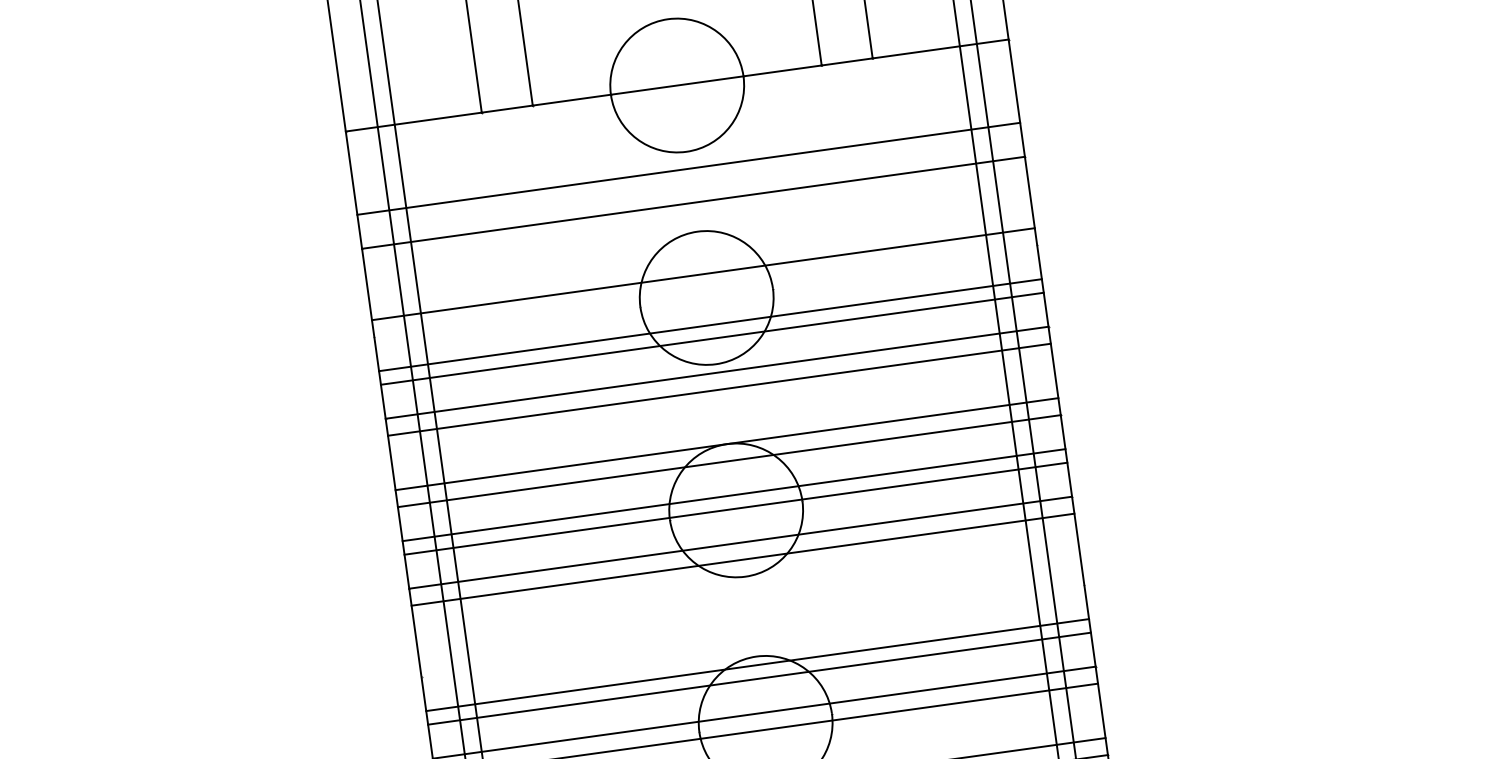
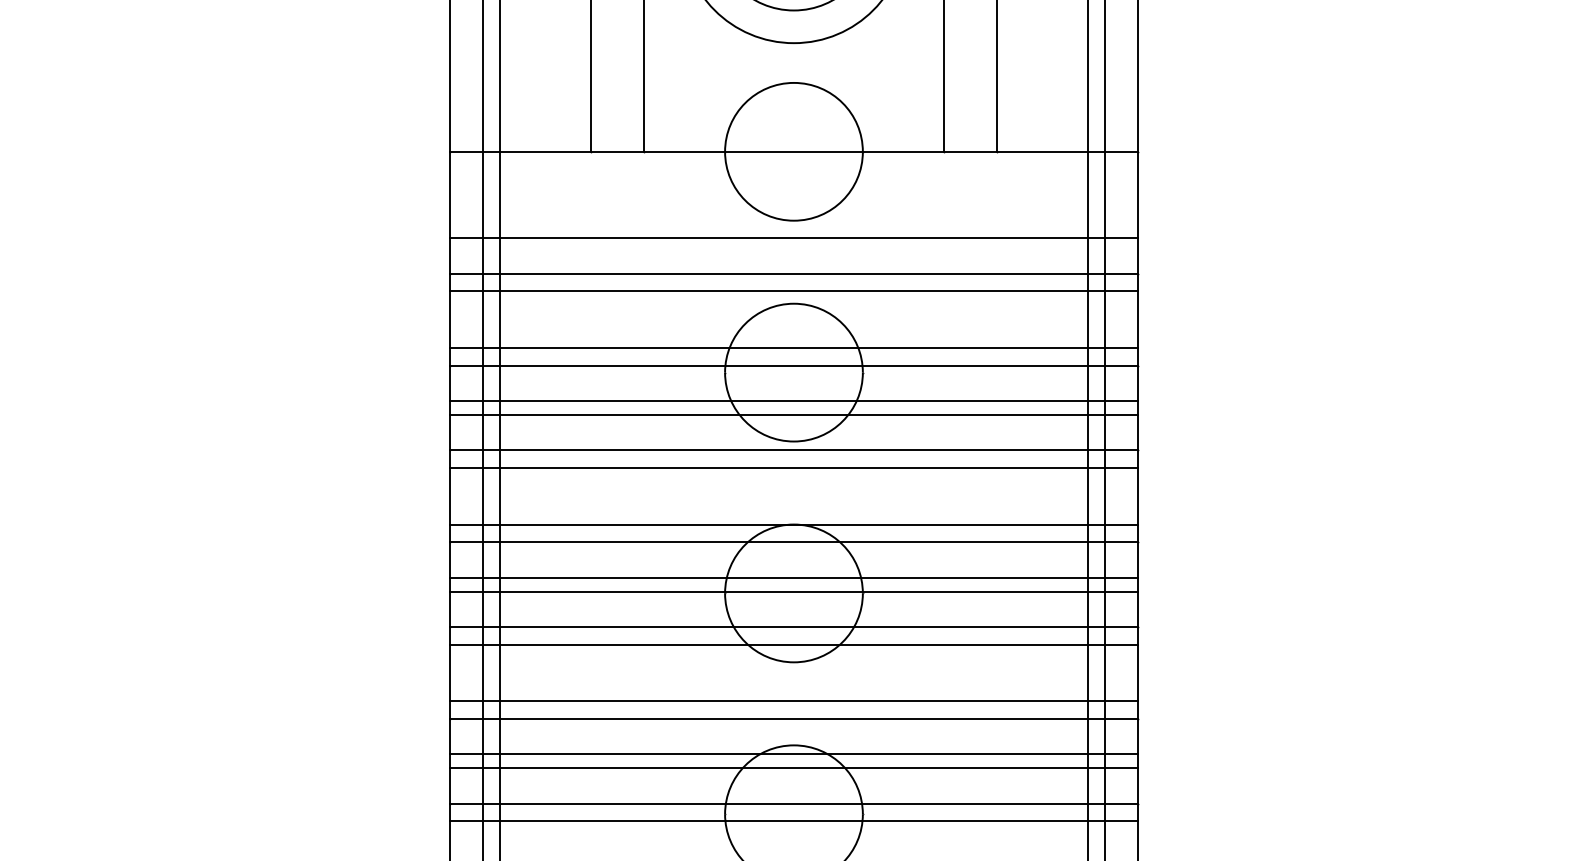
line: (695, 219) -> (793, 291), added
line: (705, 291) -> (793, 365), added
line: (750, 614) -> (793, 701), added
line: (752, 630) -> (793, 718), added

